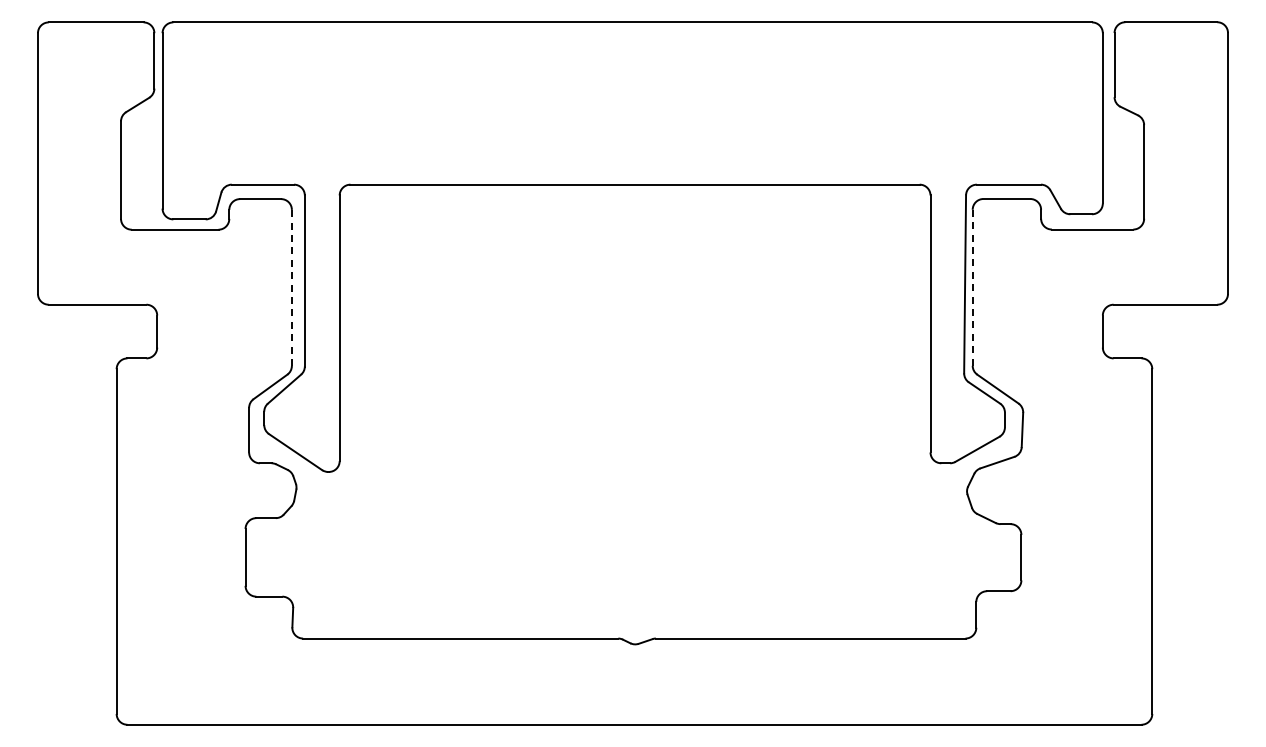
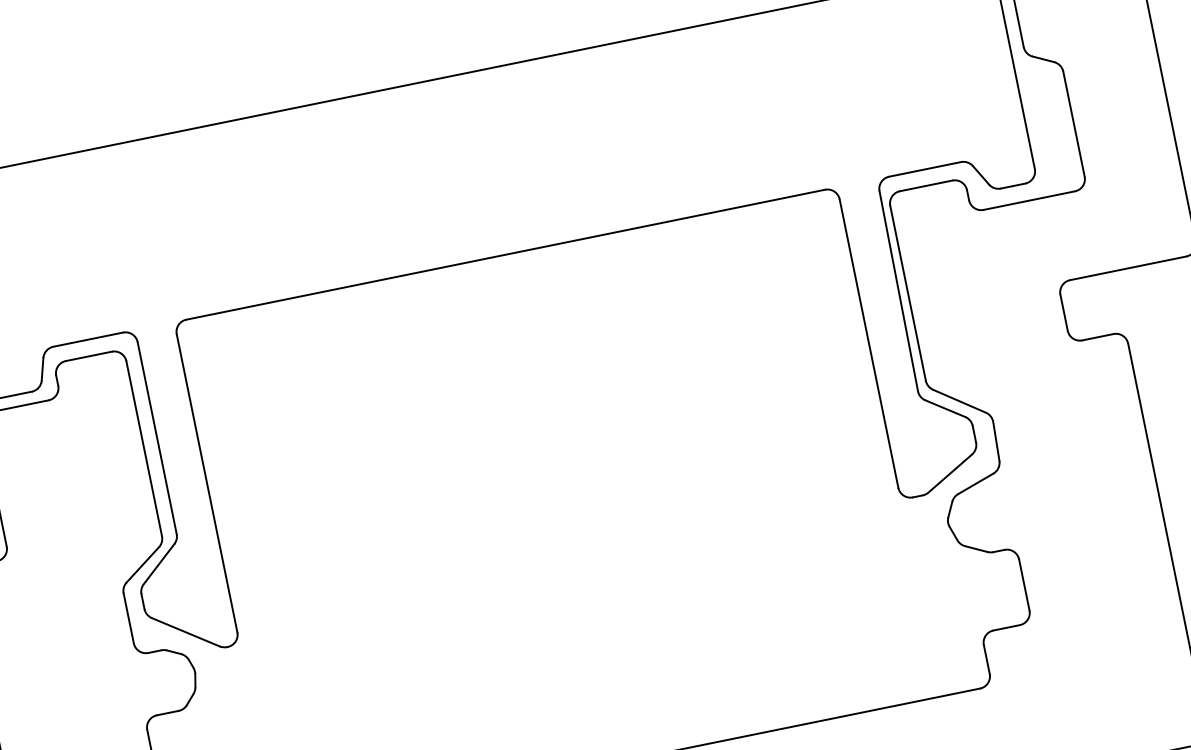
line: (291, 287) -> (143, 448), dashed -> solid
line: (972, 288) -> (908, 294), dashed -> solid

